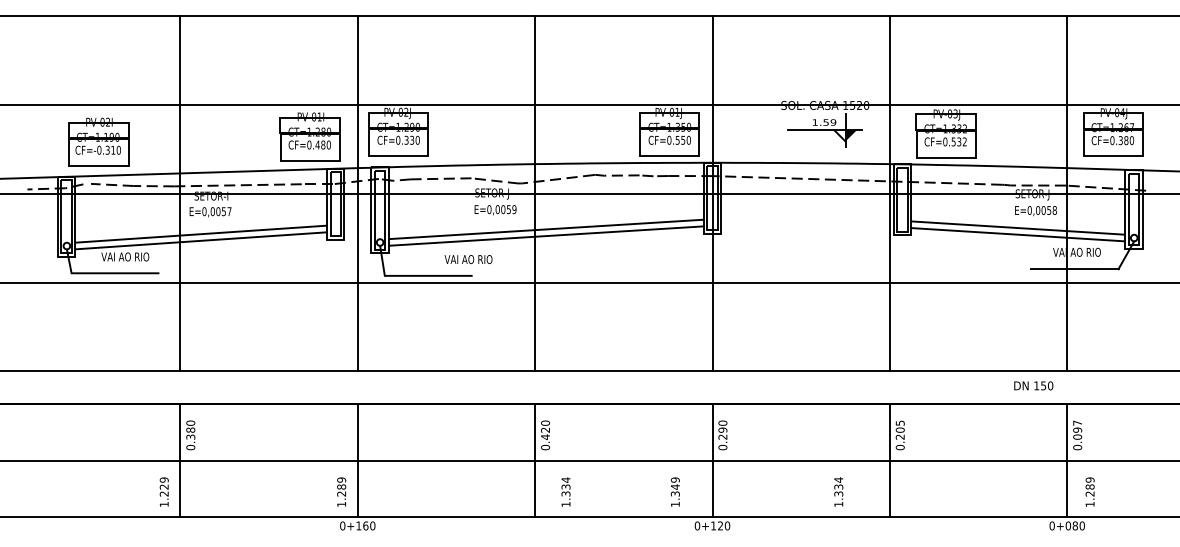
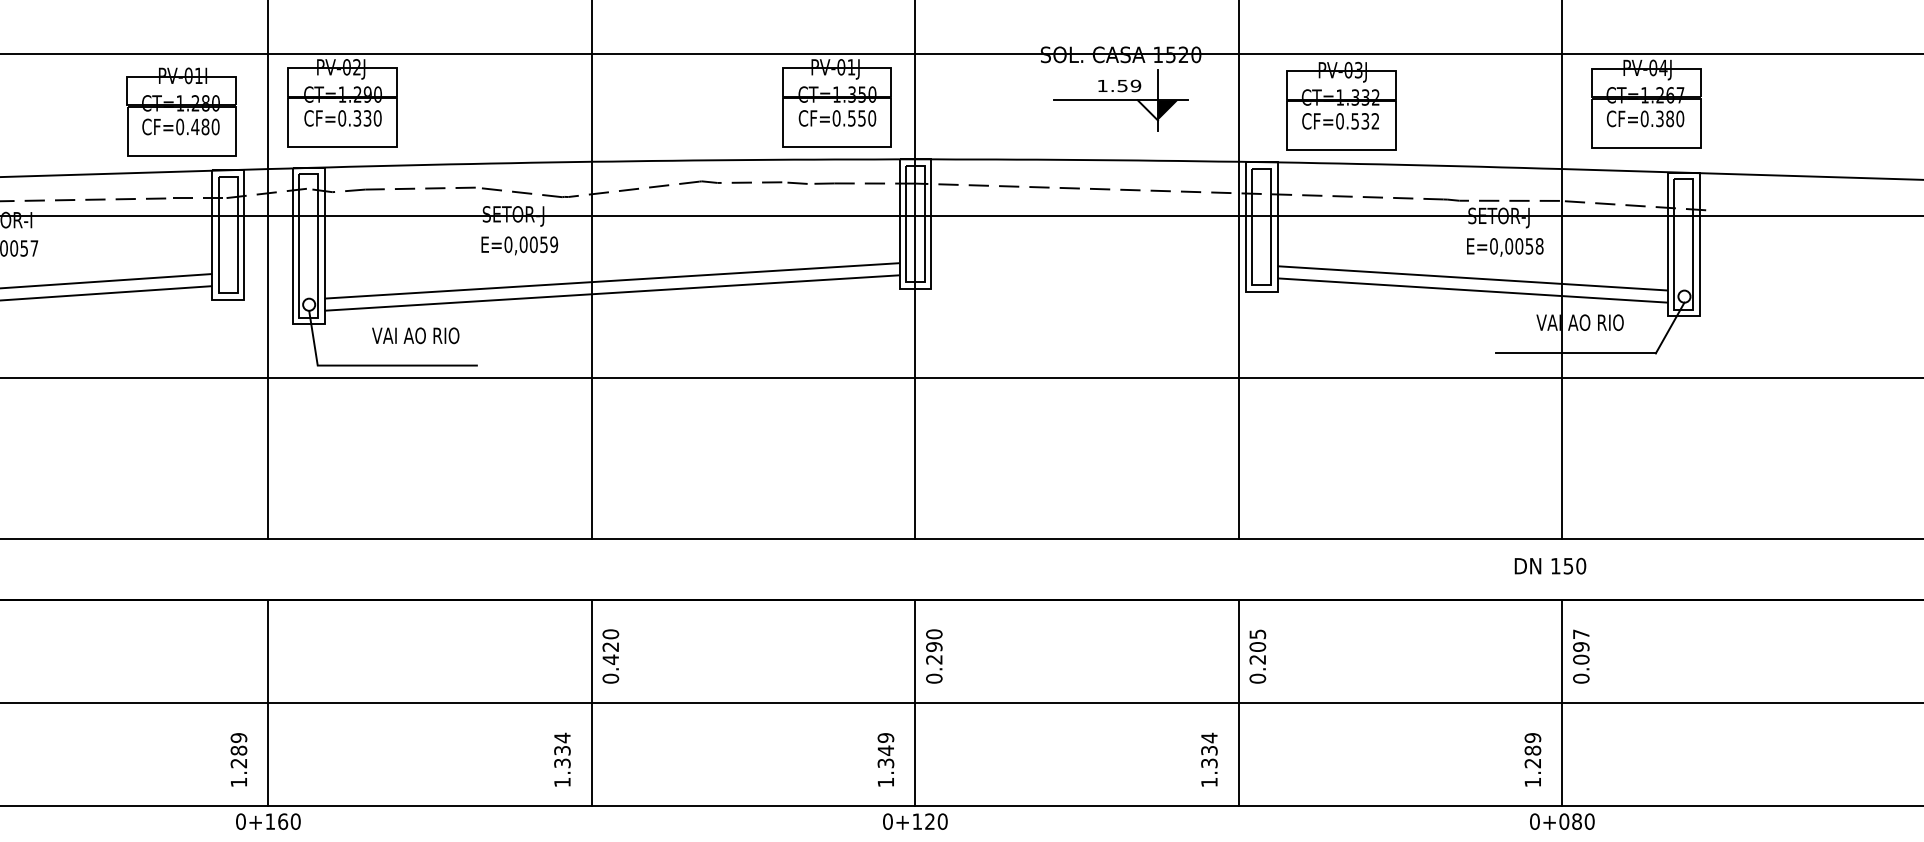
text: (468, 259) -> (415, 335), moved
text: (1033, 385) -> (1550, 565), moved
text: (565, 491) -> (561, 758), moved
text: (674, 491) -> (884, 758), moved
text: (838, 491) -> (1208, 758), moved
text: (1089, 491) -> (1531, 758), moved

